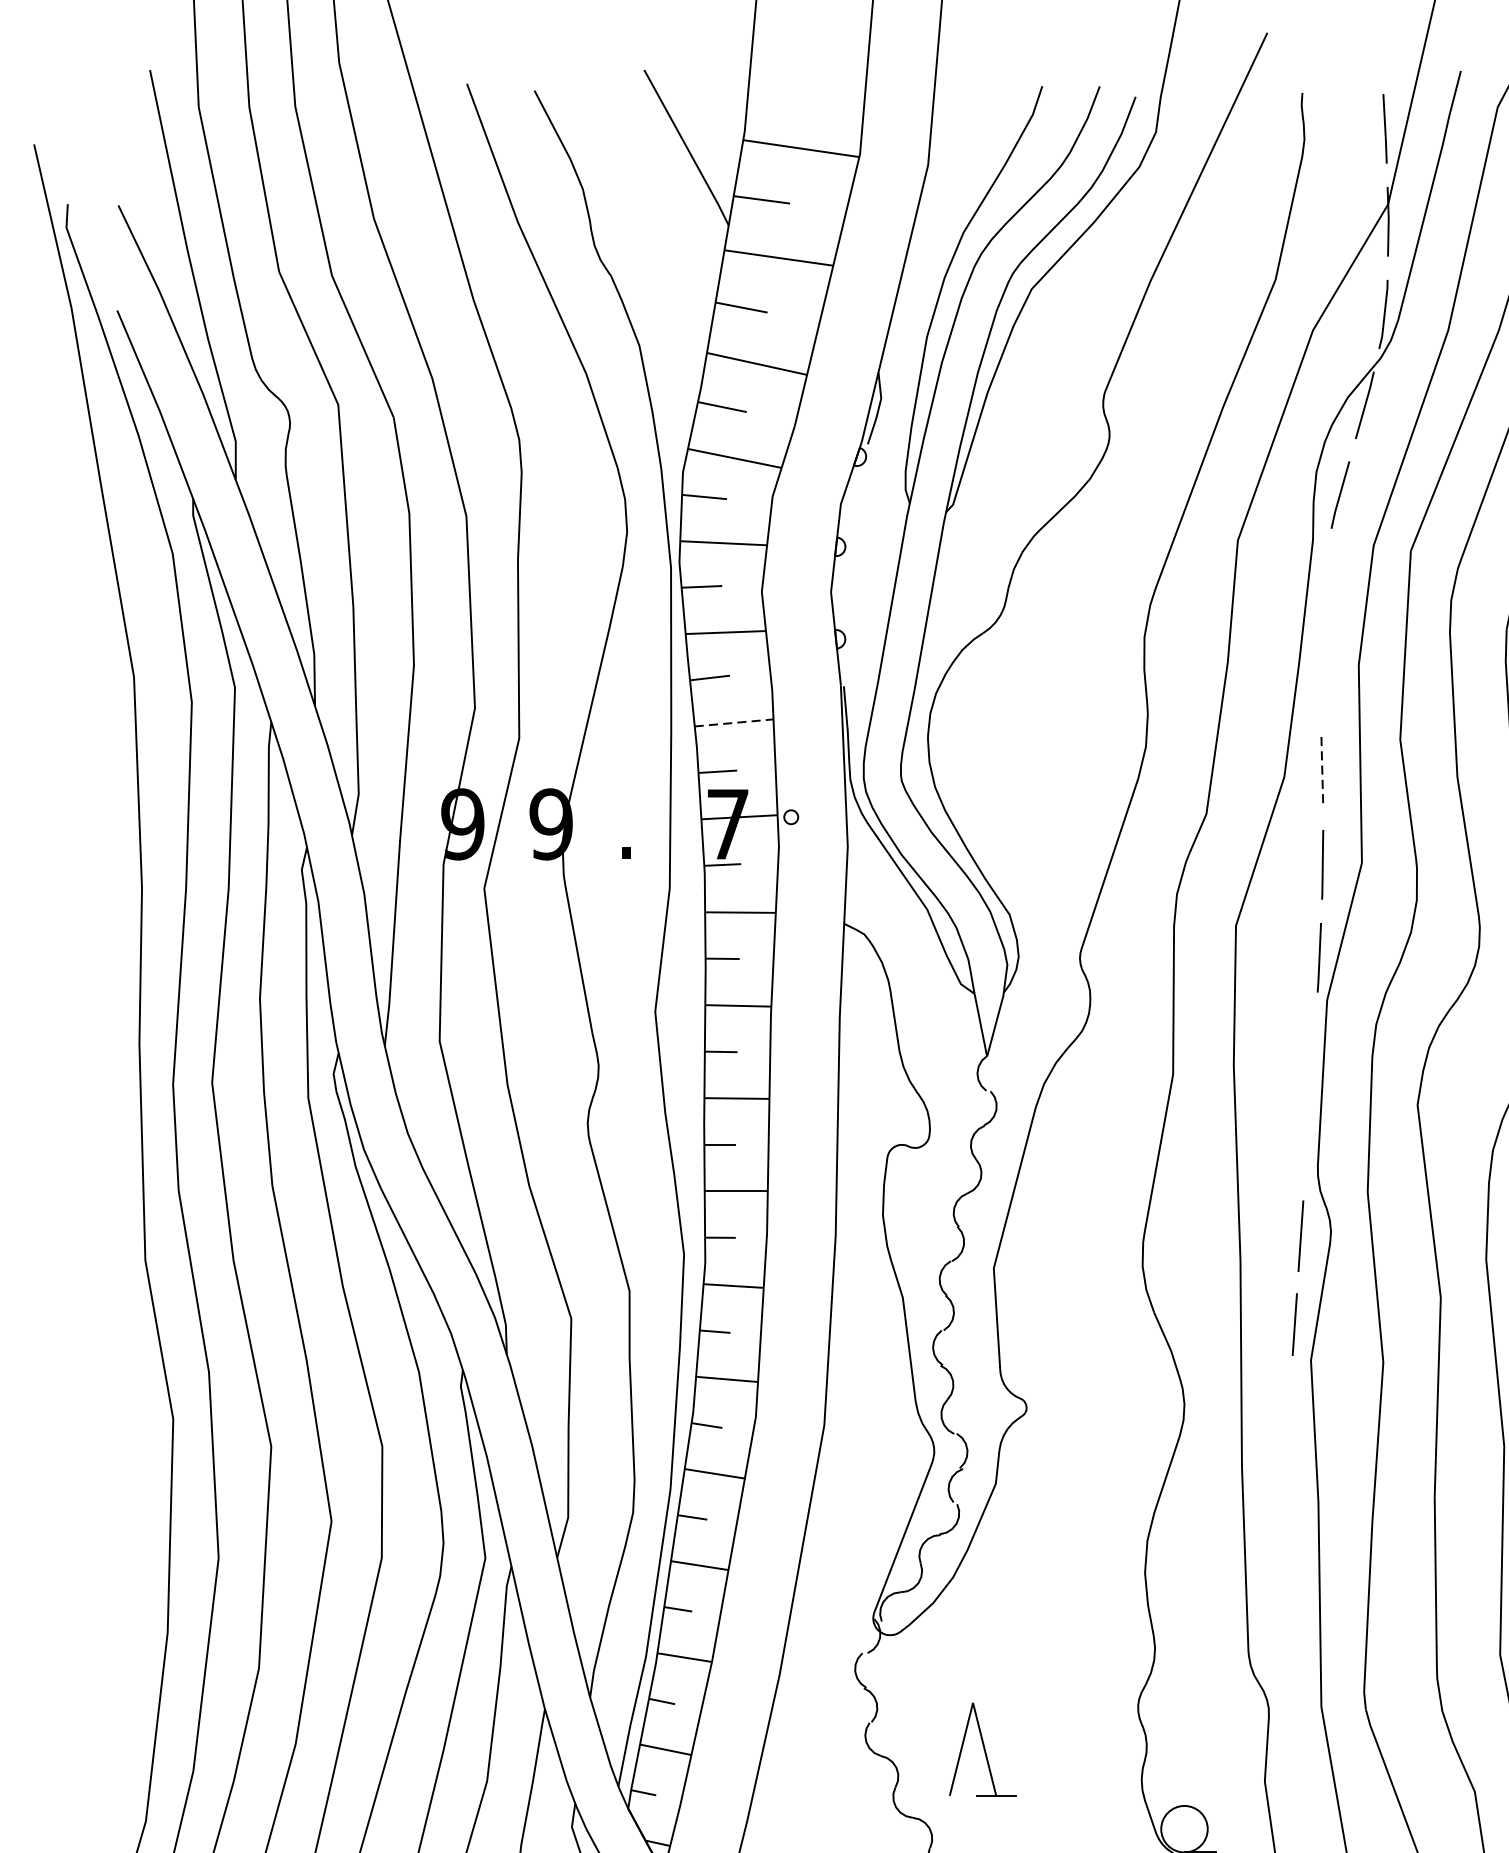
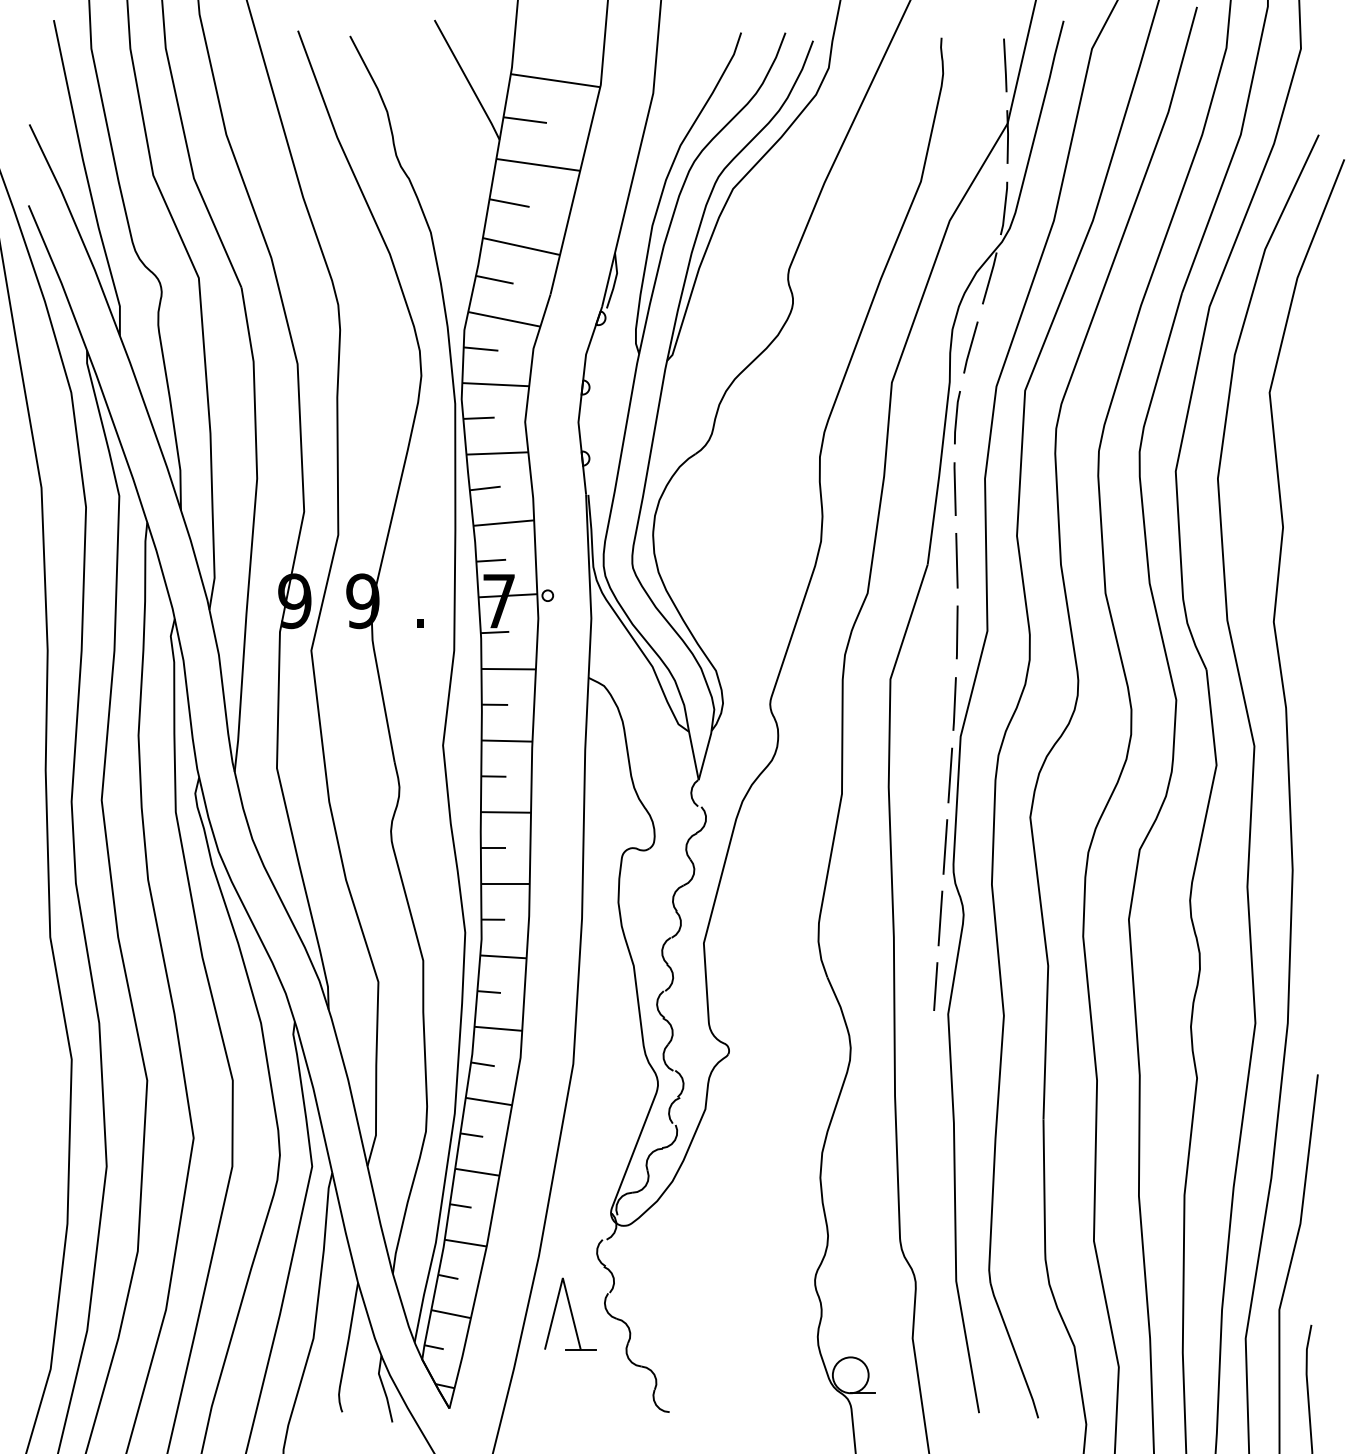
line: (1323, 585) -> (957, 417), added
line: (1319, 678) -> (954, 488), added
line: (735, 723) -> (504, 523), dashed -> solid
line: (1321, 771) -> (956, 560), dashed -> solid
line: (1313, 1050) -> (950, 775), added
line: (1307, 1142) -> (945, 846), added
part: (982, 1748) -> (570, 1313), moved

